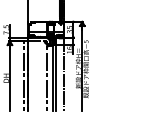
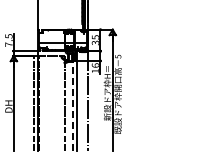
line: (52, 77) -> (72, 105), solid -> dashed

